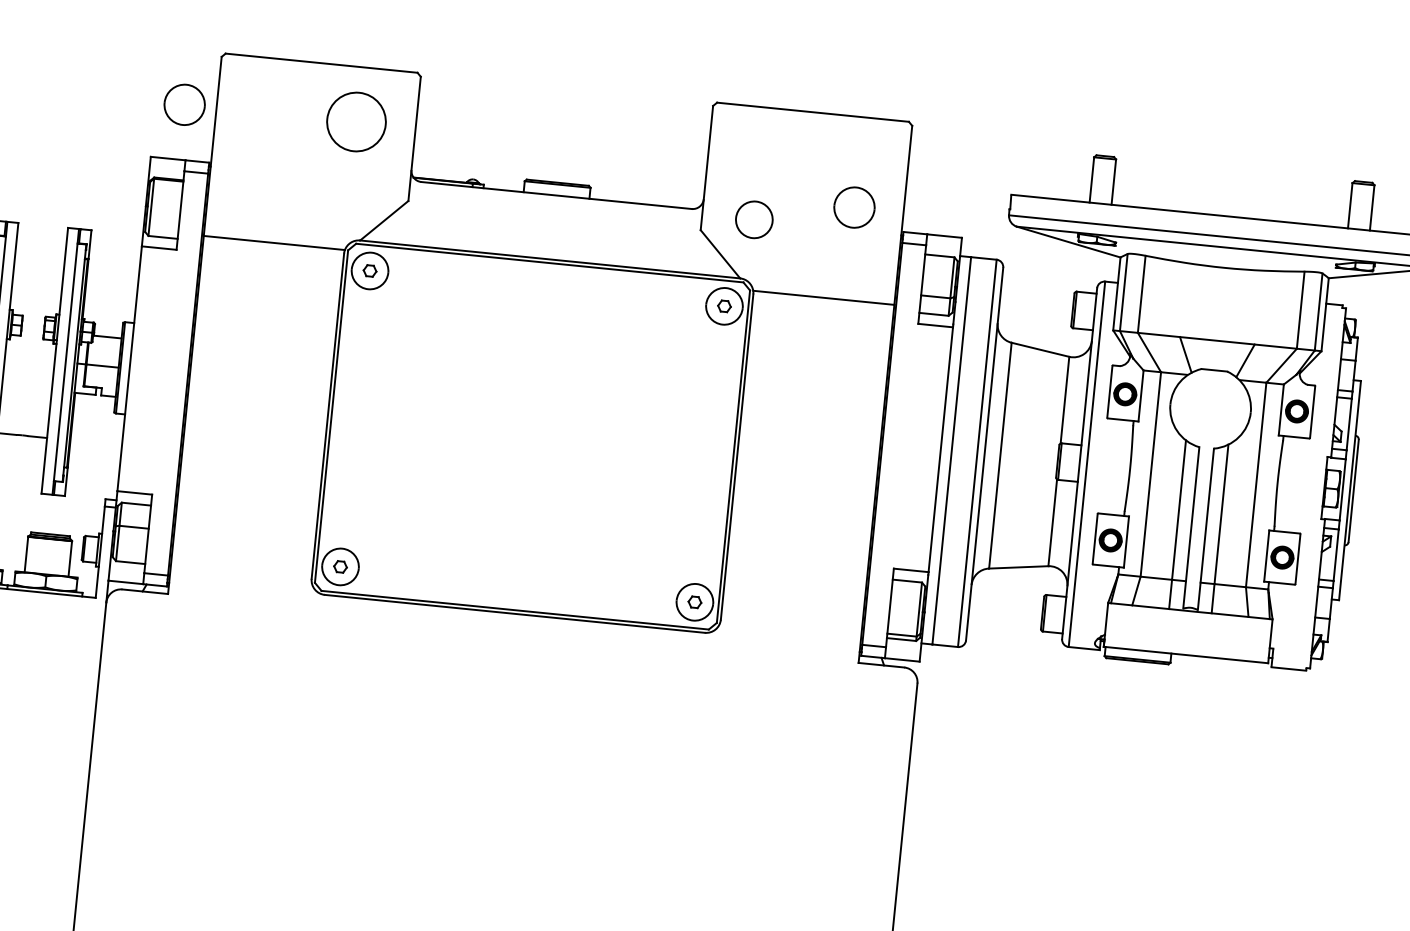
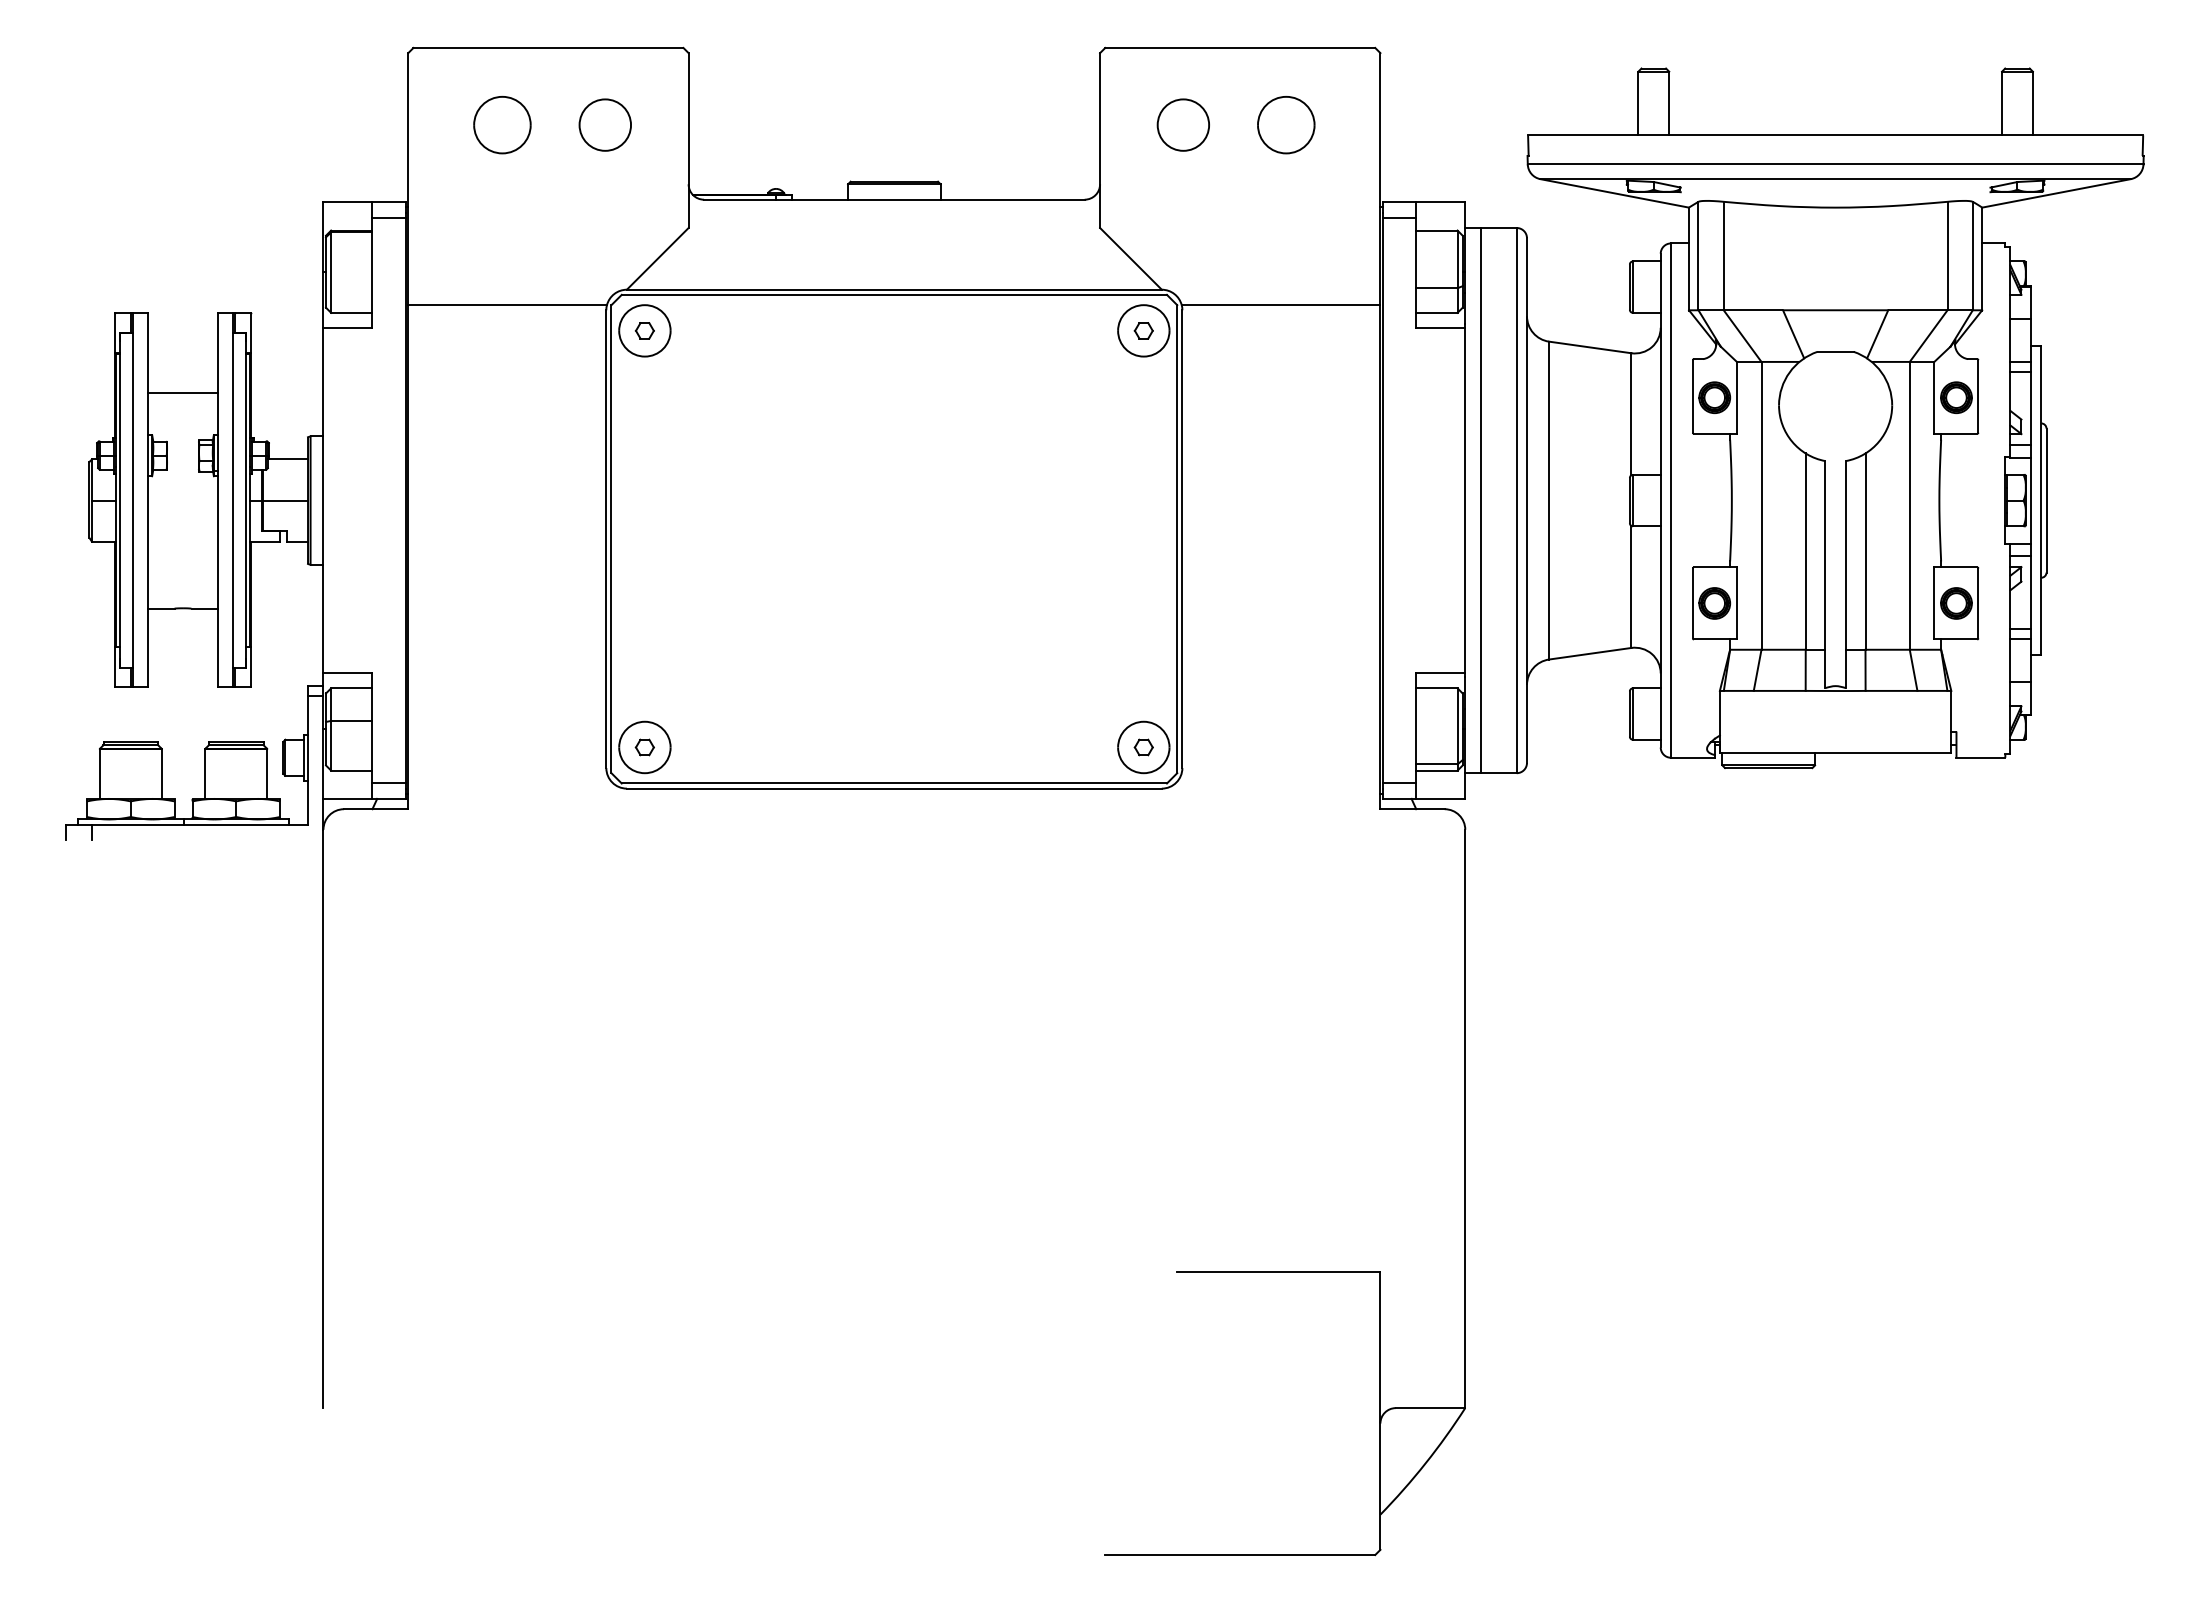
part: (184, 105) -> (502, 125), moved
circle: (356, 121) -> (605, 124), size x0.62
part: (854, 207) -> (1286, 125), moved
circle: (753, 219) -> (1182, 124), moved
line: (37, 282) -> (183, 392), added

